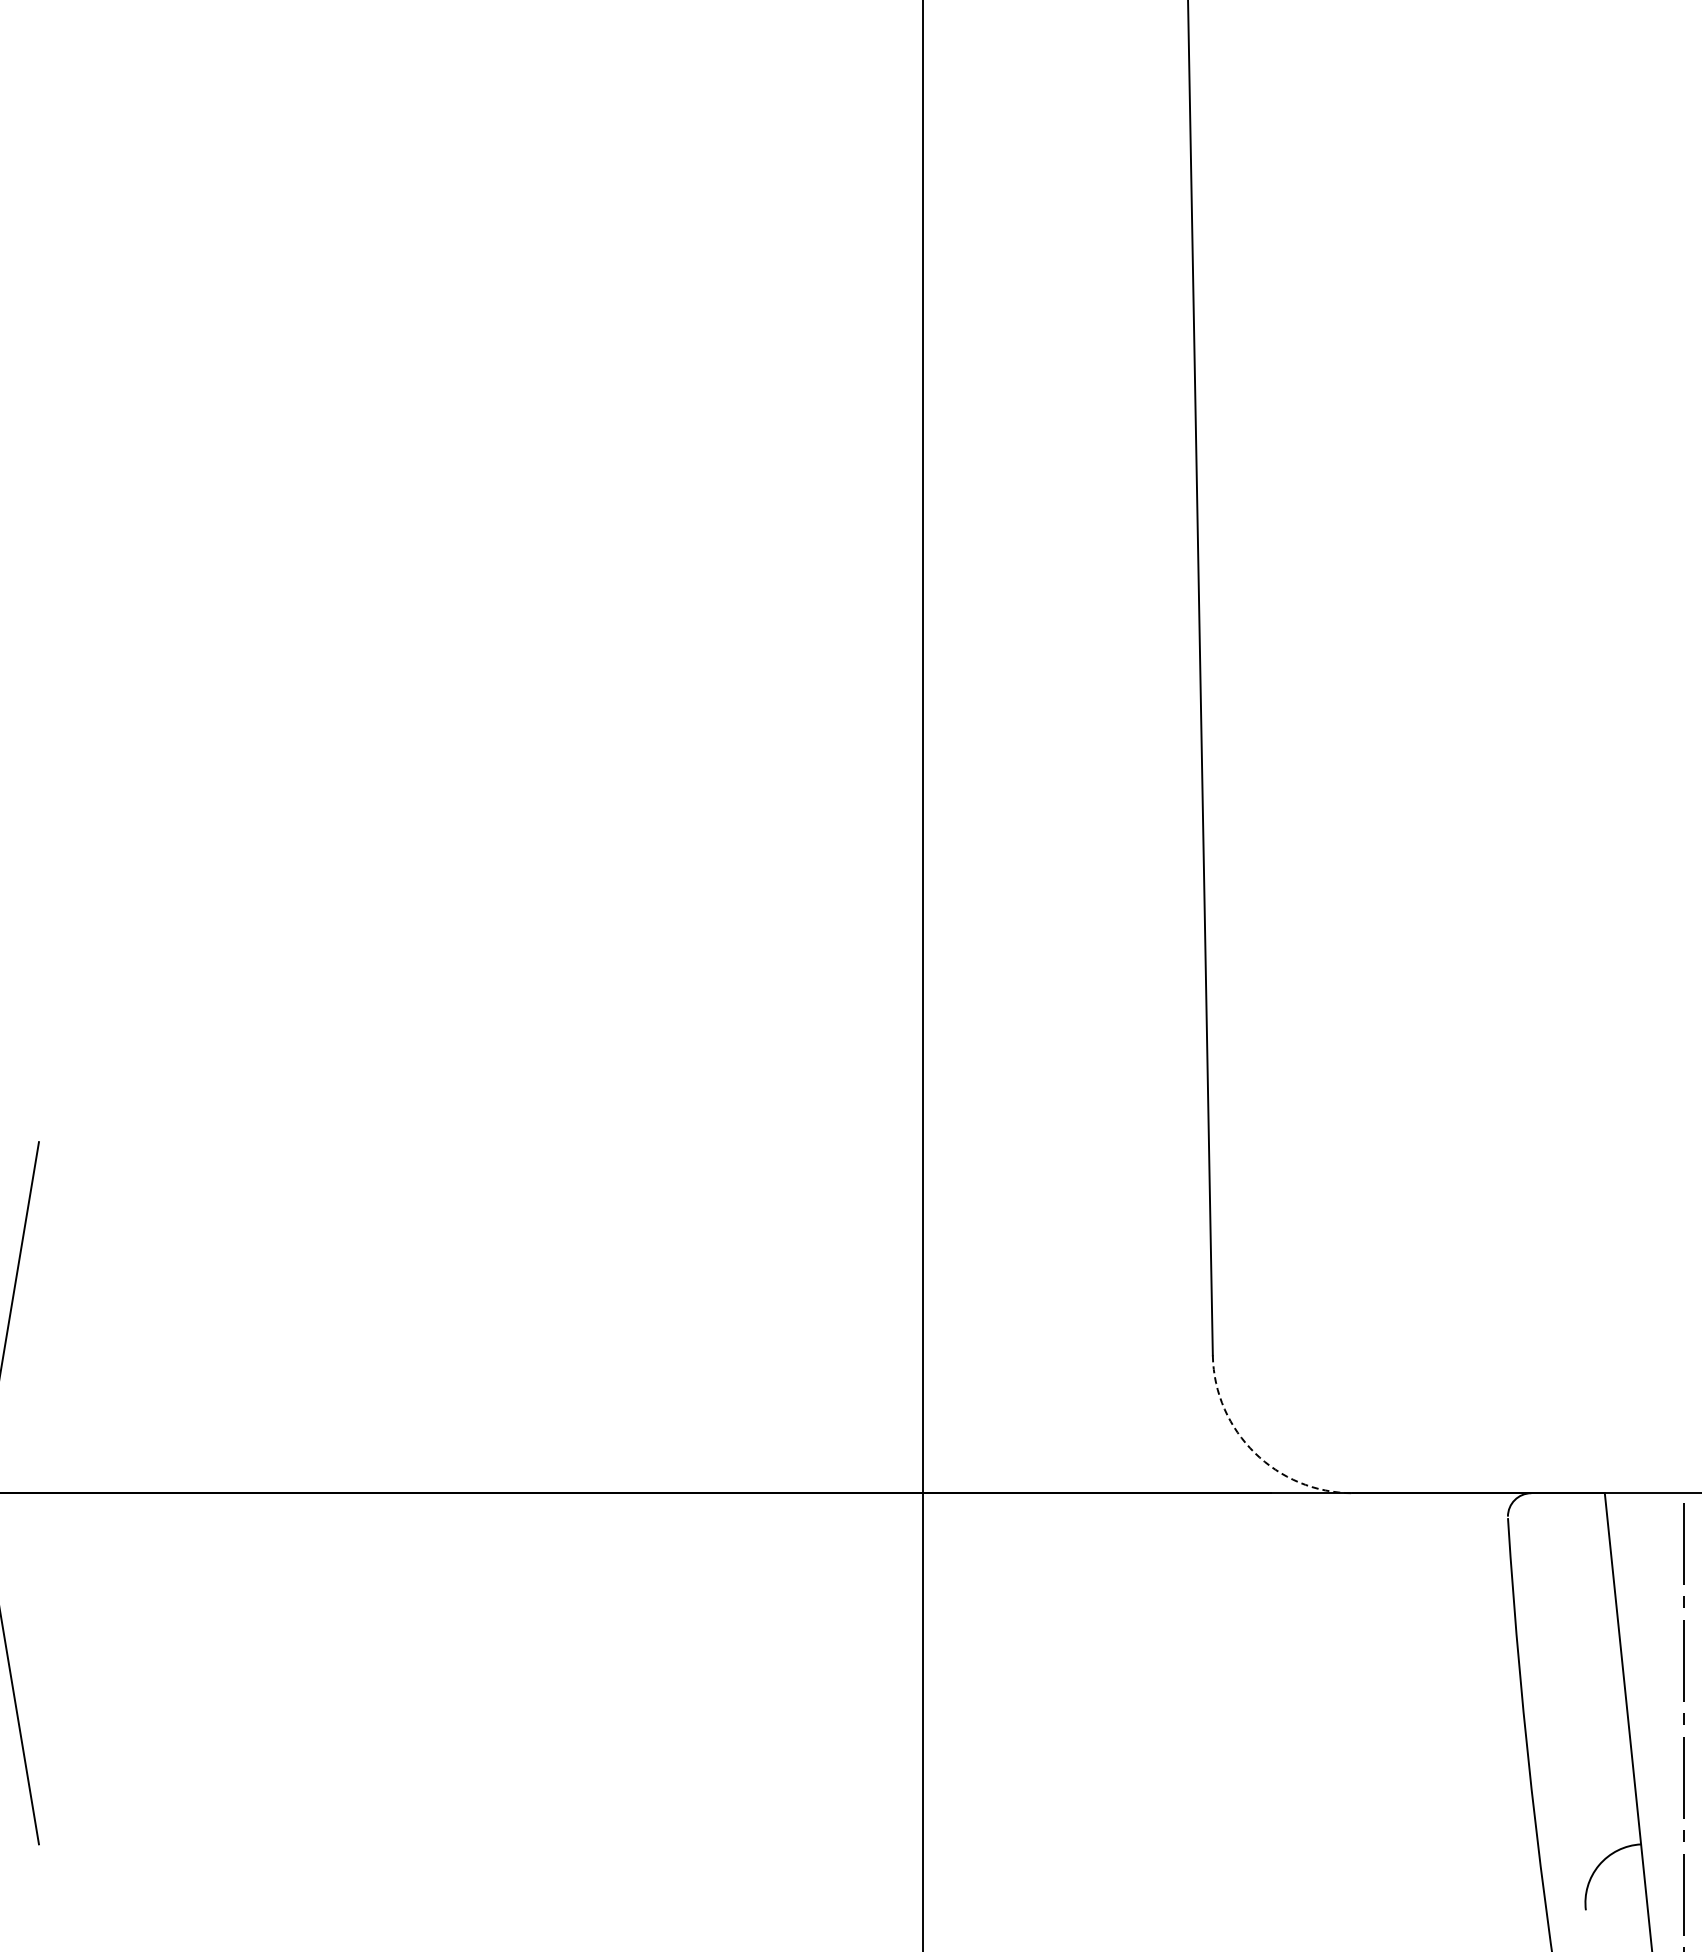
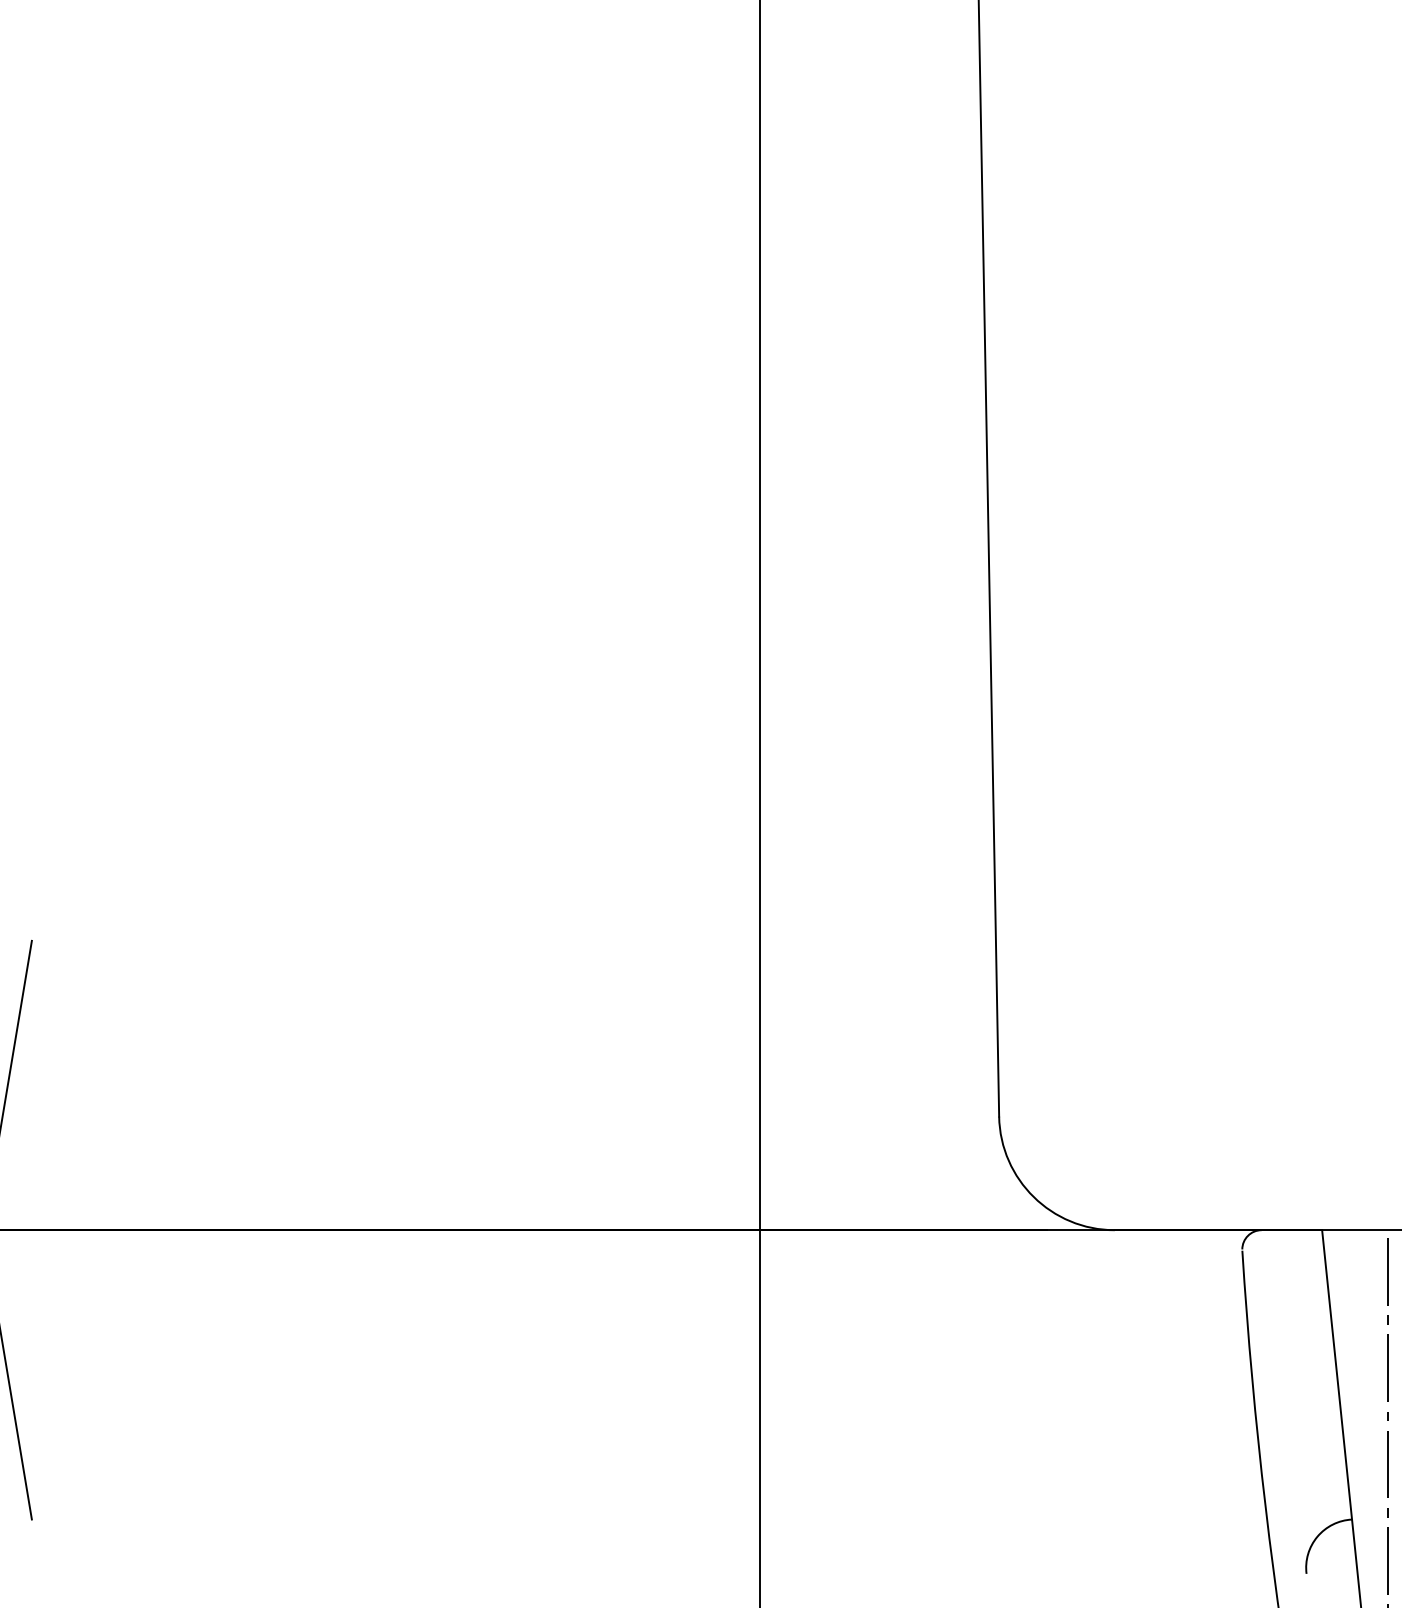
arc: (1254, 1453) -> (1033, 1197), dashed -> solid

